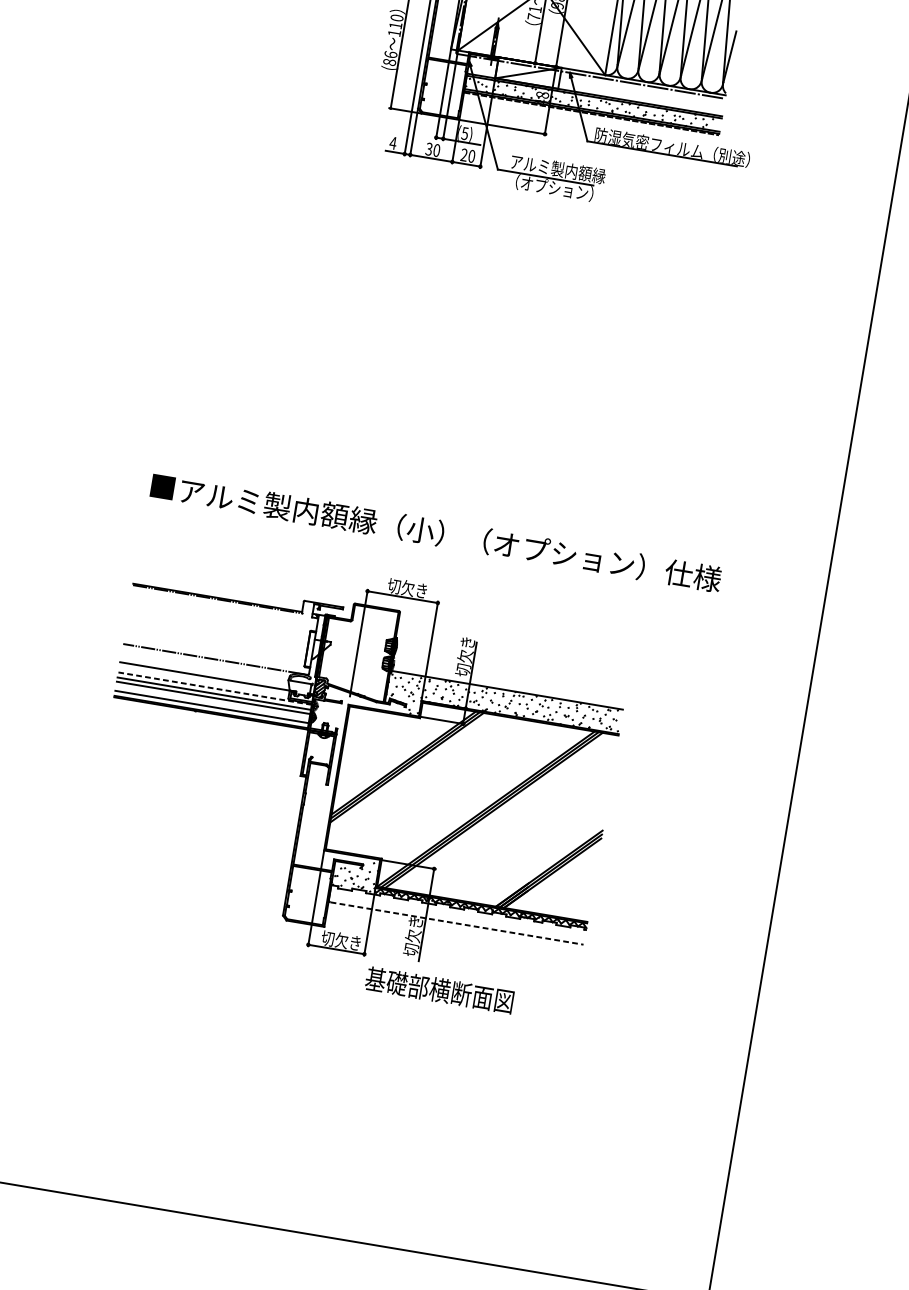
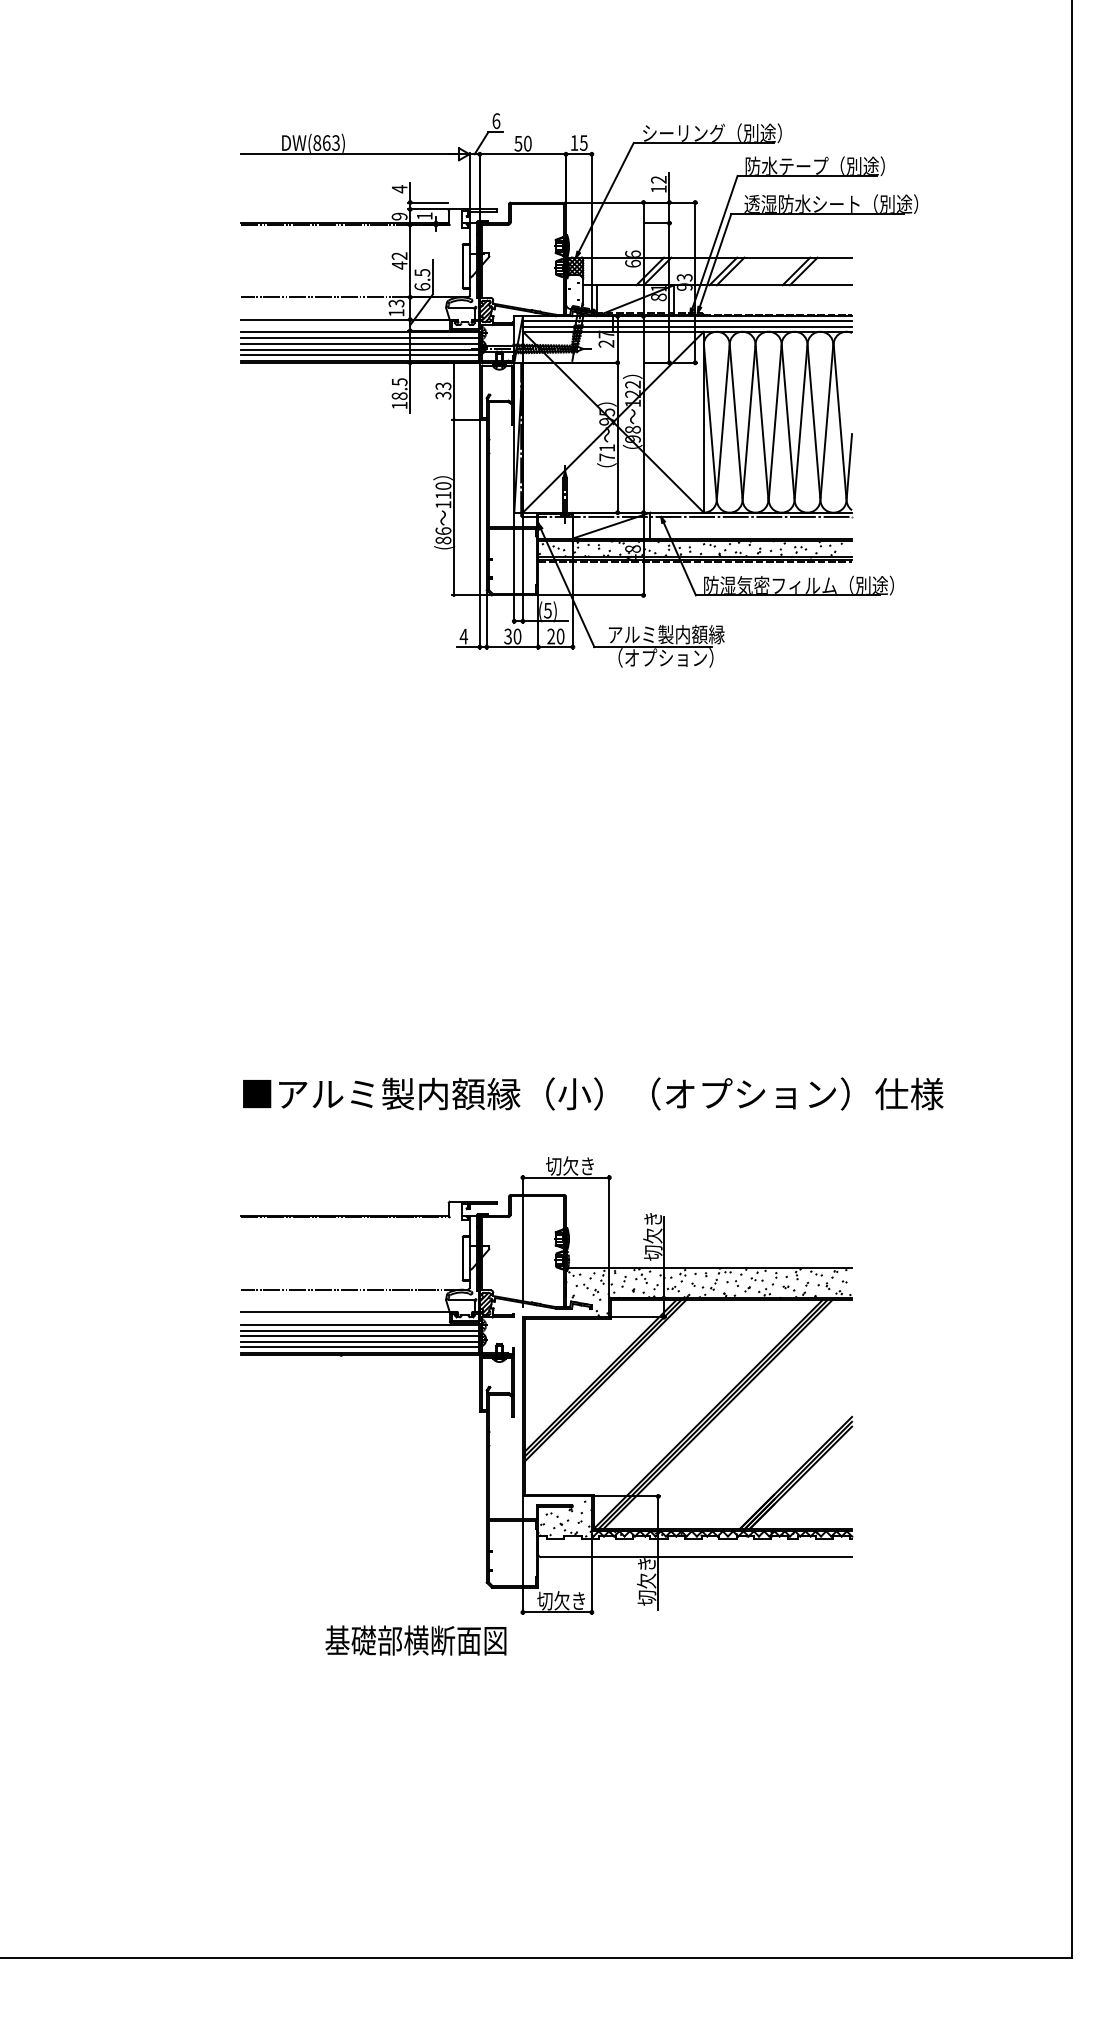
line: (215, 688) -> (360, 1324), dashed -> solid
line: (212, 703) -> (359, 1342), added
line: (457, 923) -> (696, 1557), dashed -> solid
text: (439, 990) -> (415, 1640), moved

